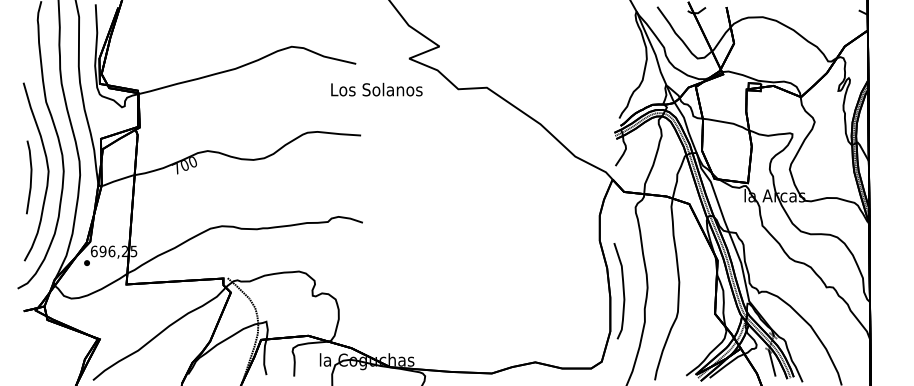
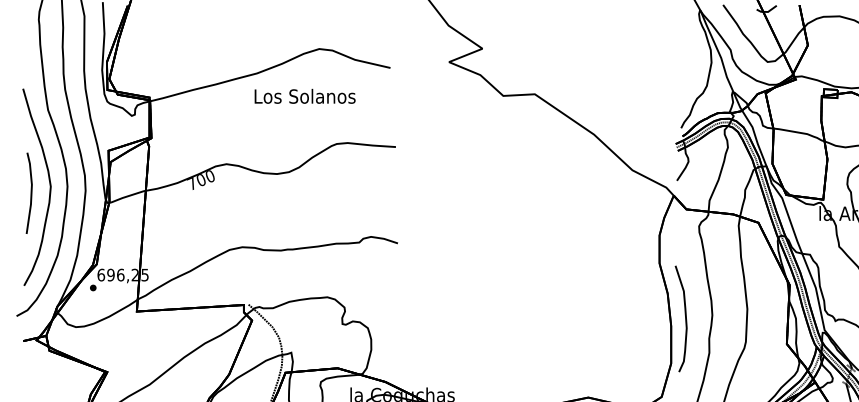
text: (376, 89) -> (304, 96), moved

